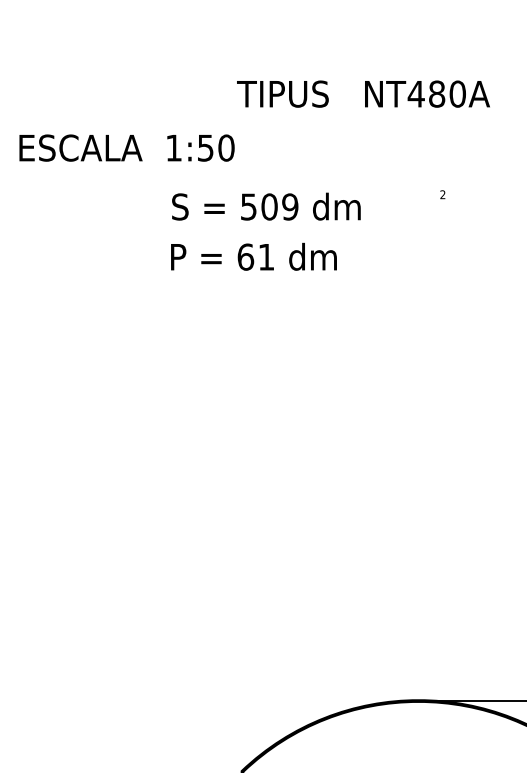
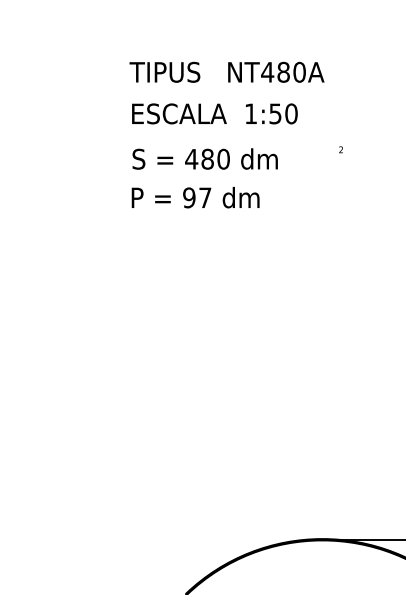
text: (362, 93) -> (226, 71), moved
text: (126, 147) -> (214, 113), moved
text: (269, 207) -> (207, 159), 509 -> 480
text: (256, 256) -> (197, 197), 61 -> 97

